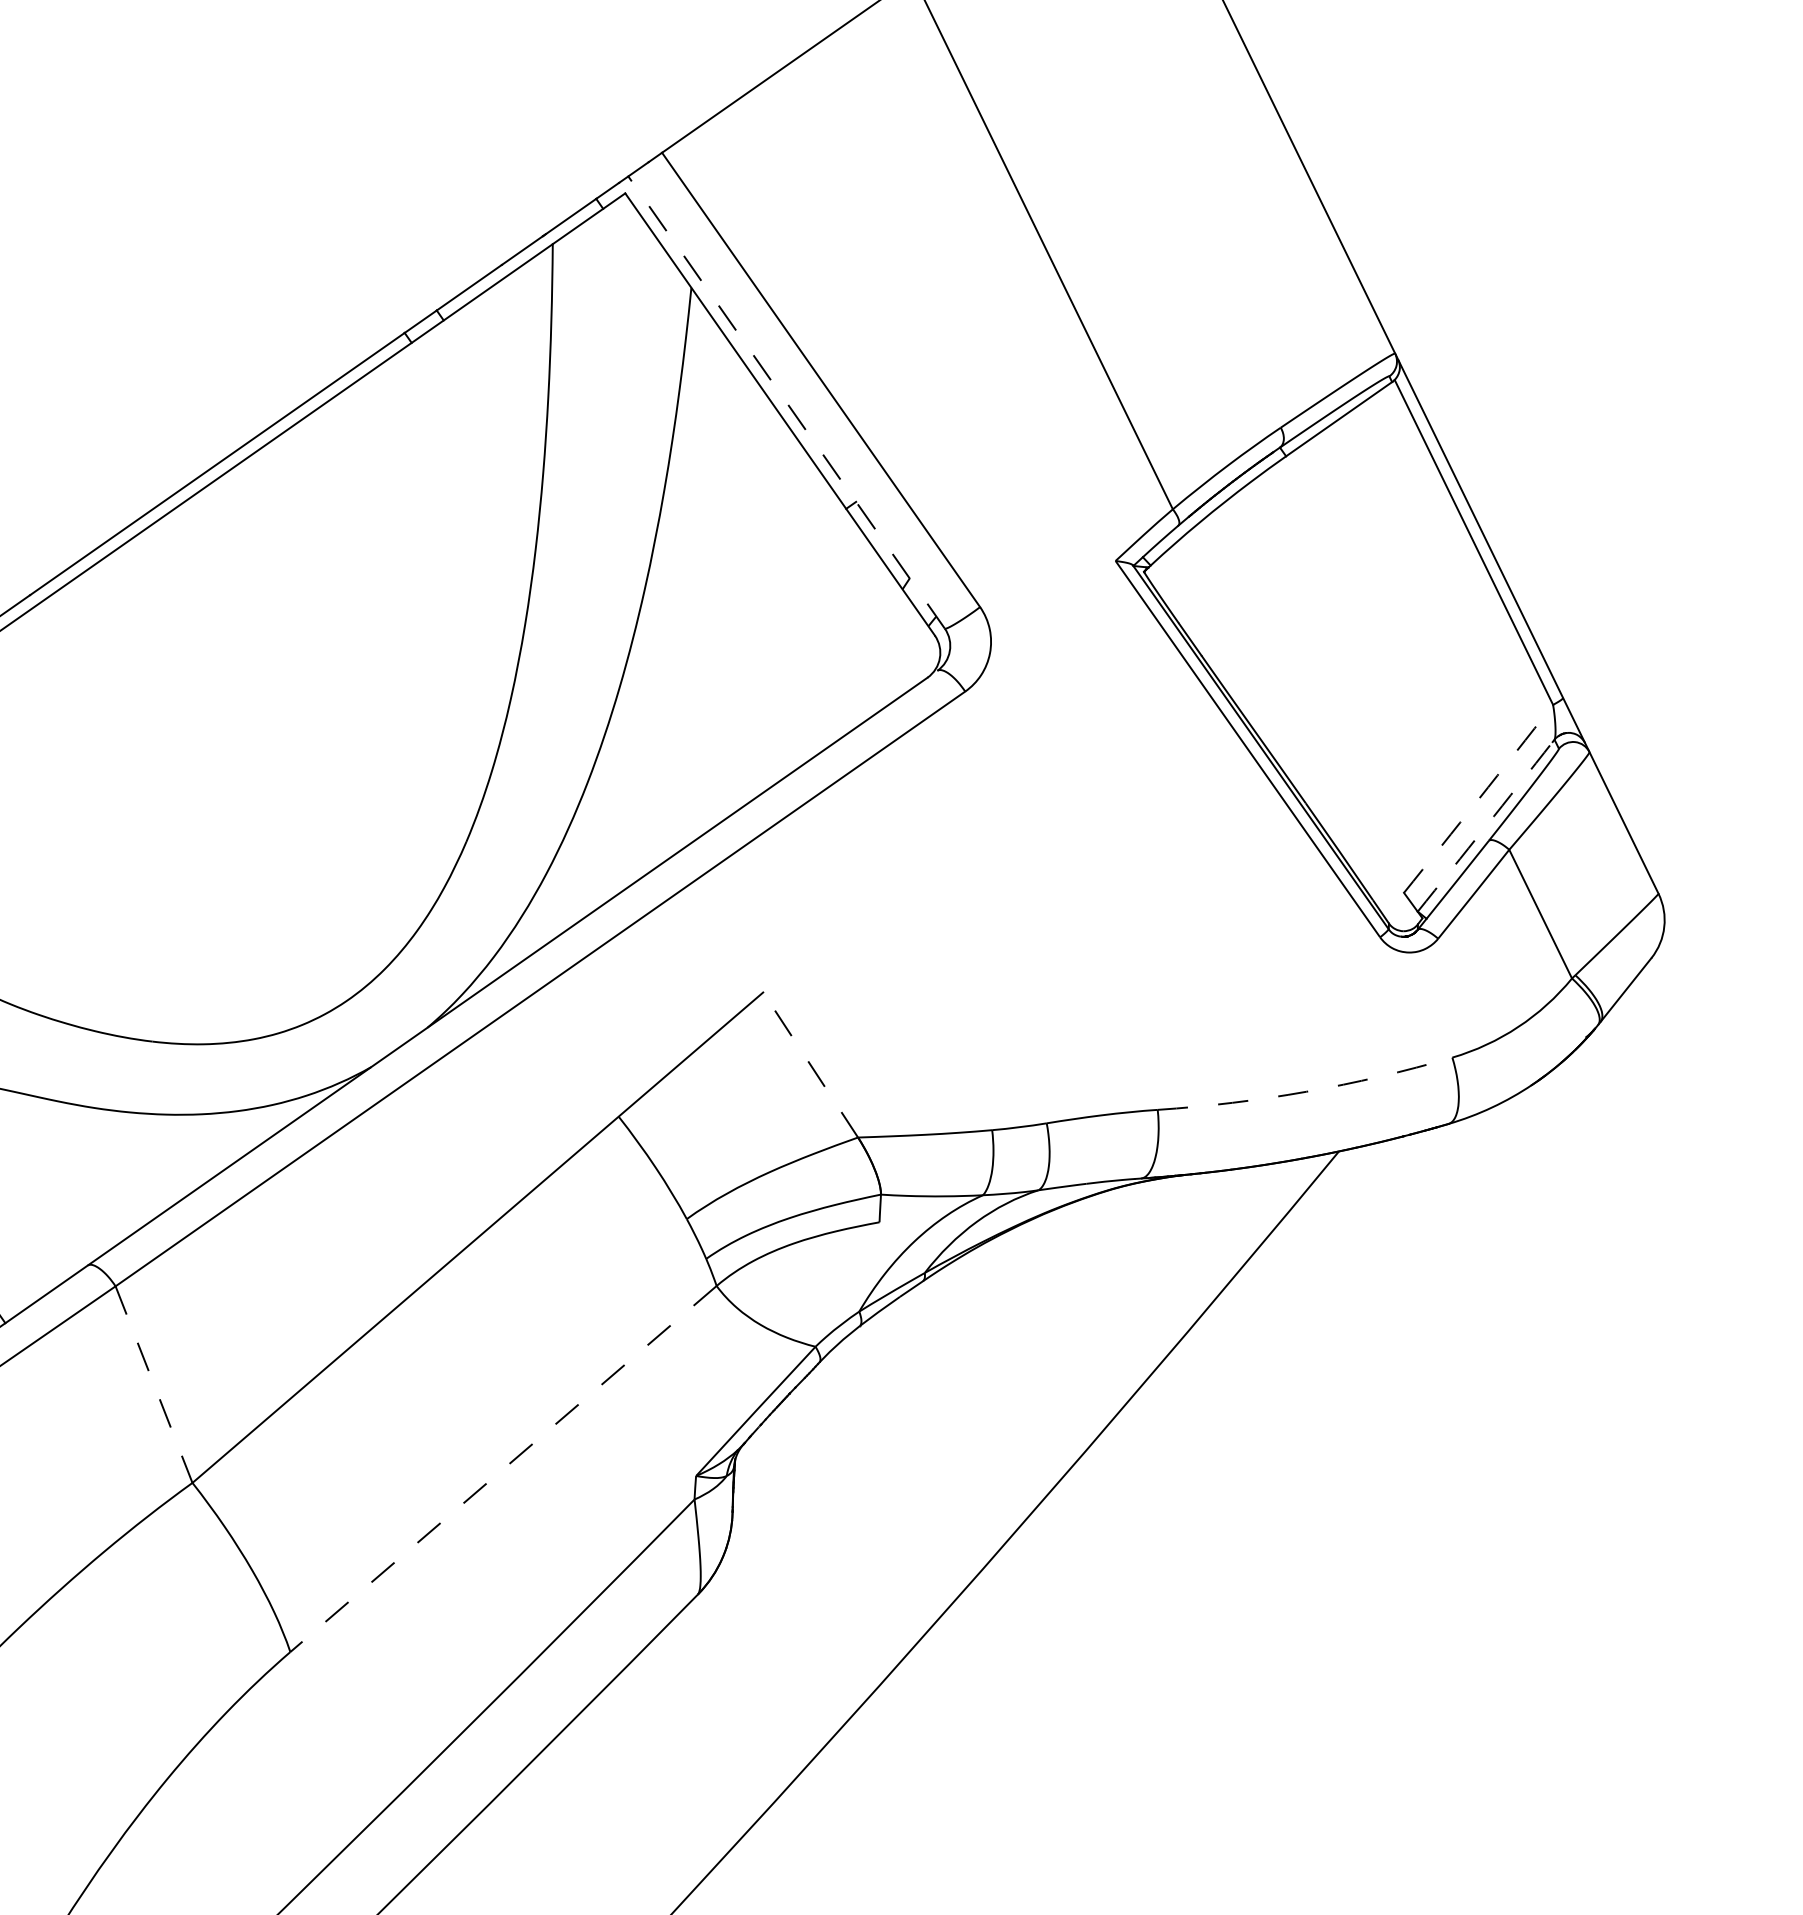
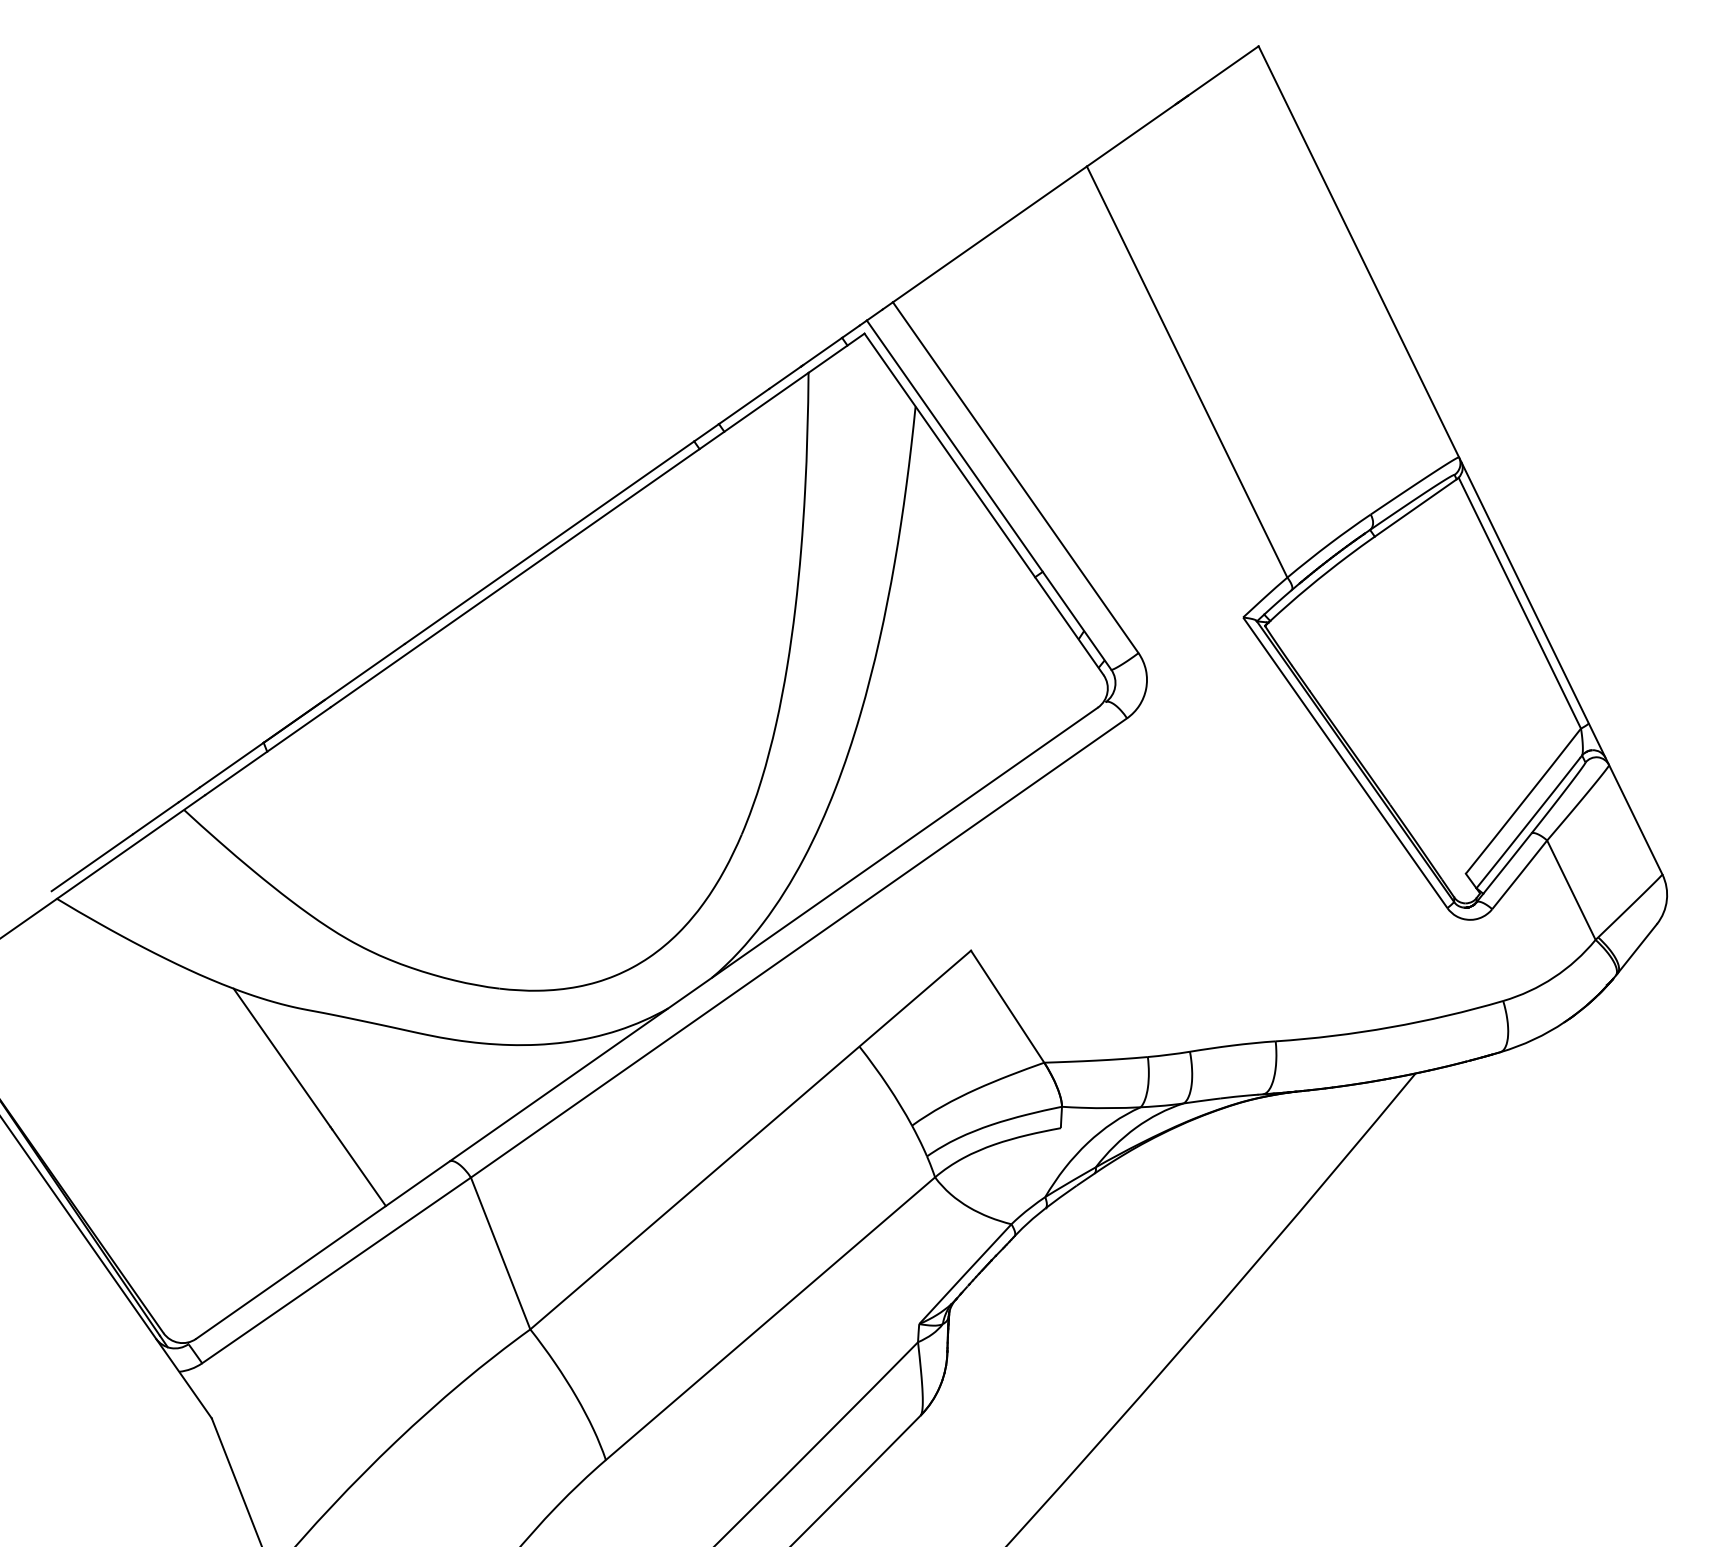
line: (785, 401) -> (988, 494), dashed -> solid
arc: (1478, 799) -> (1523, 801), dashed -> solid
arc: (1485, 826) -> (1528, 822), dashed -> solid
line: (810, 1064) -> (1007, 1006), dashed -> solid
arc: (1306, 1091) -> (1390, 1027), dashed -> solid
line: (153, 1384) -> (500, 1253), dashed -> solid
line: (503, 1468) -> (770, 1318), dashed -> solid

